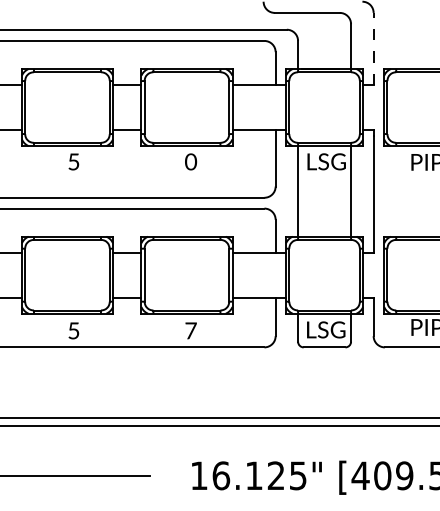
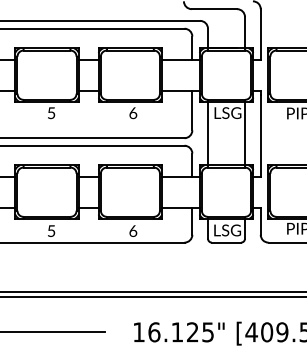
line: (373, 47) -> (260, 33), dashed -> solid
text: (191, 160) -> (133, 112), 0 -> 6
text: (191, 329) -> (133, 230), 7 -> 6

